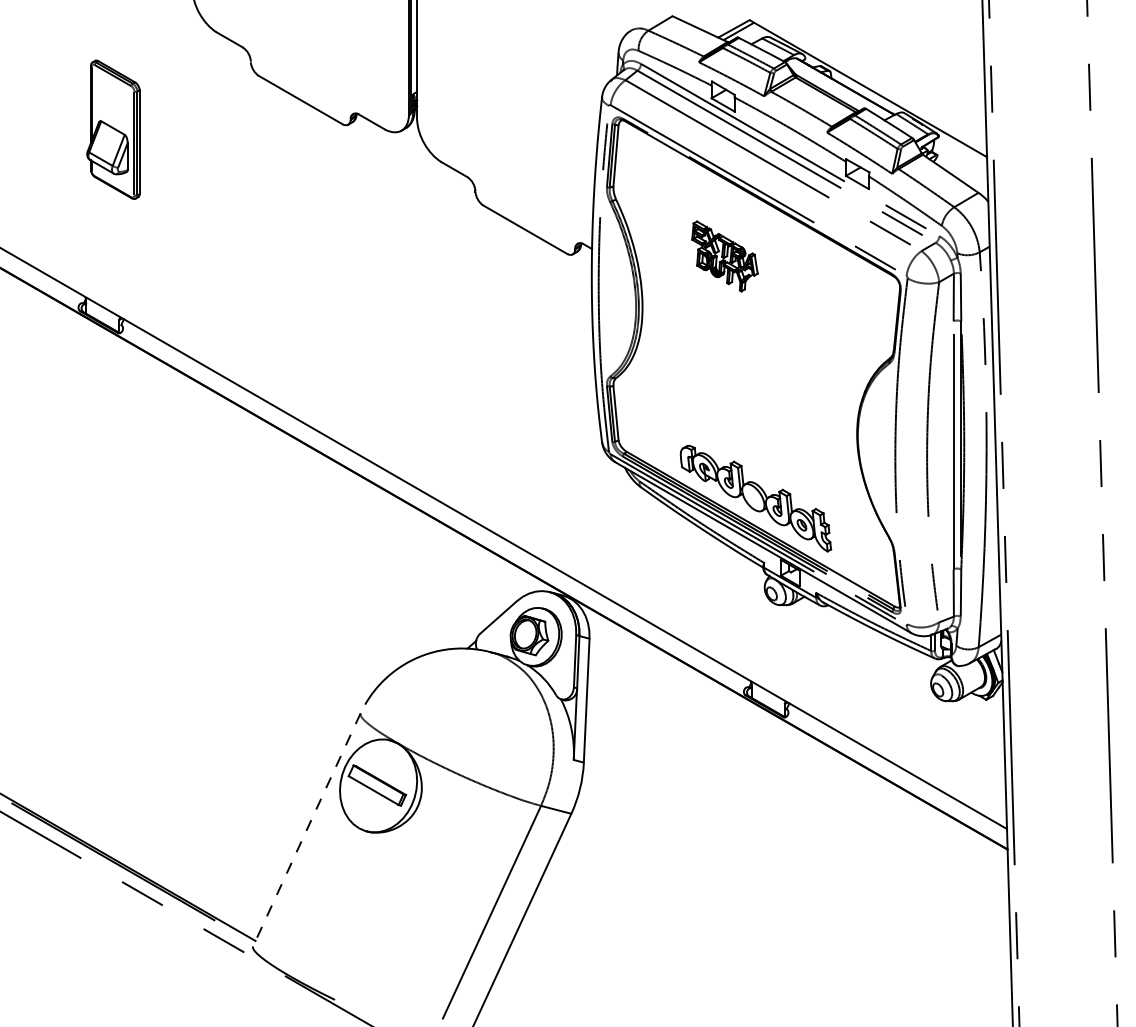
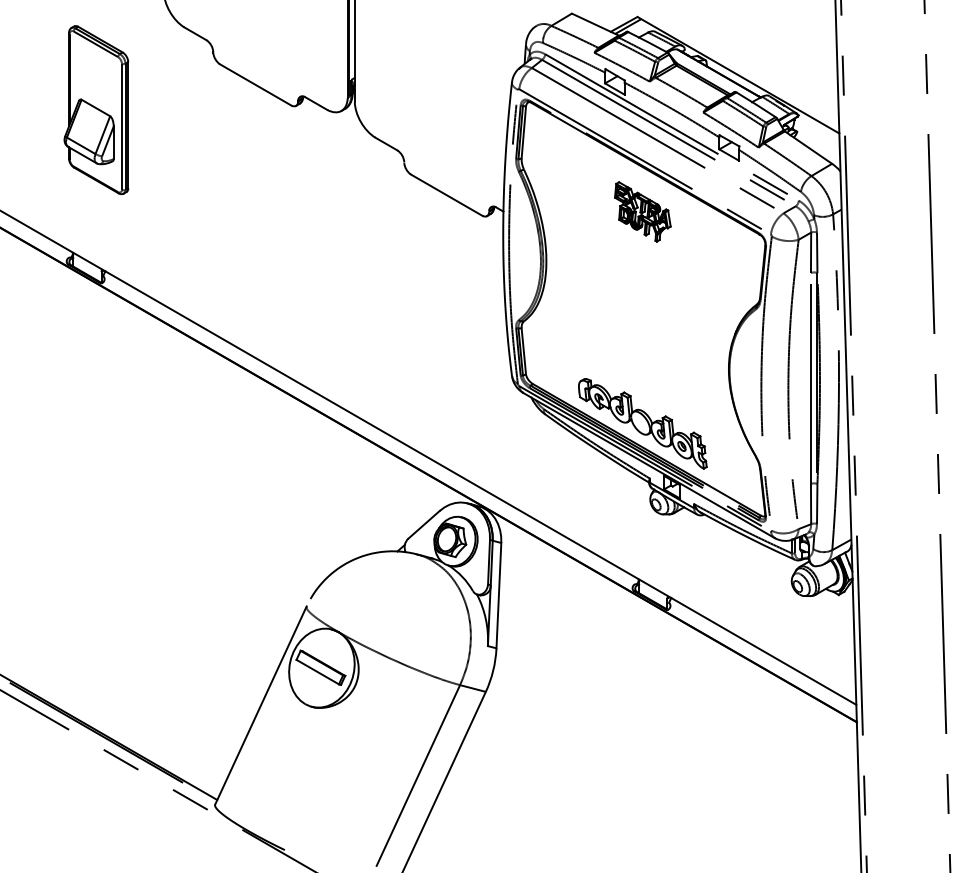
part: (113, 129) -> (96, 109), size x1.43
part: (724, 256) -> (642, 211), moved
line: (306, 830) -> (260, 706), dashed -> solid

